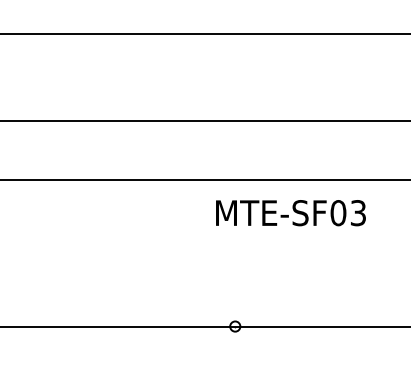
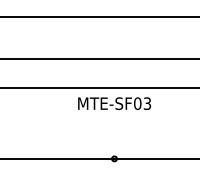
text: (290, 212) -> (114, 103), moved

